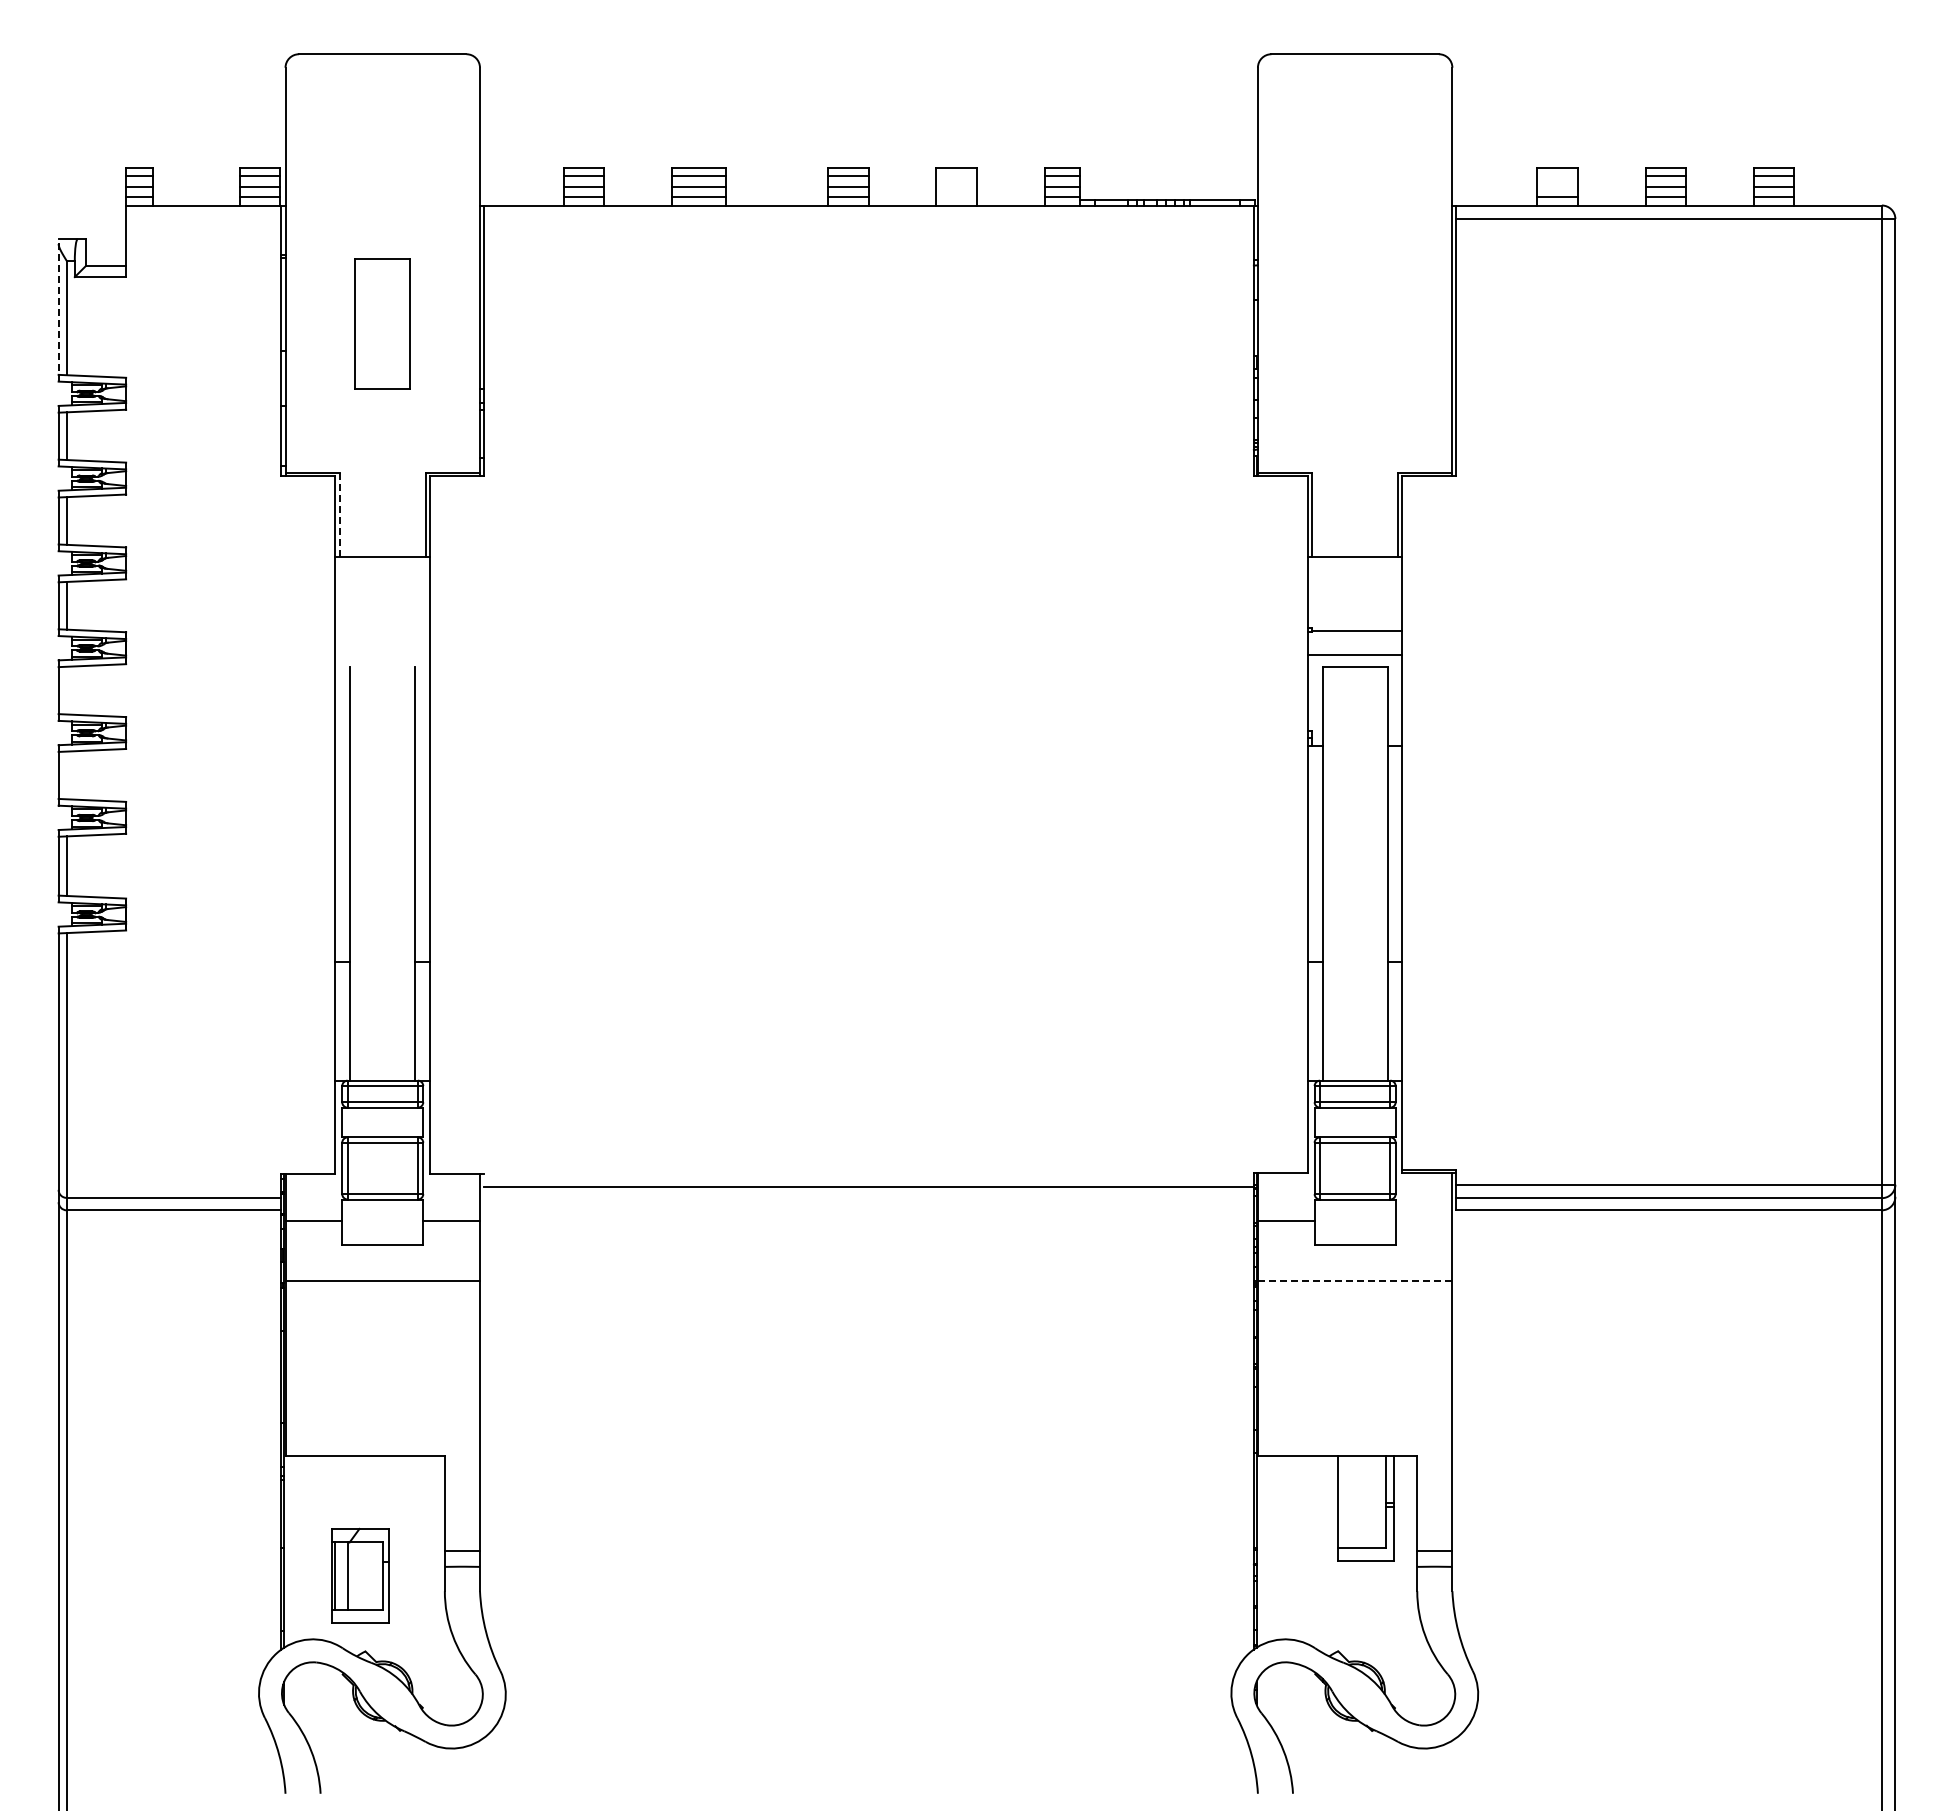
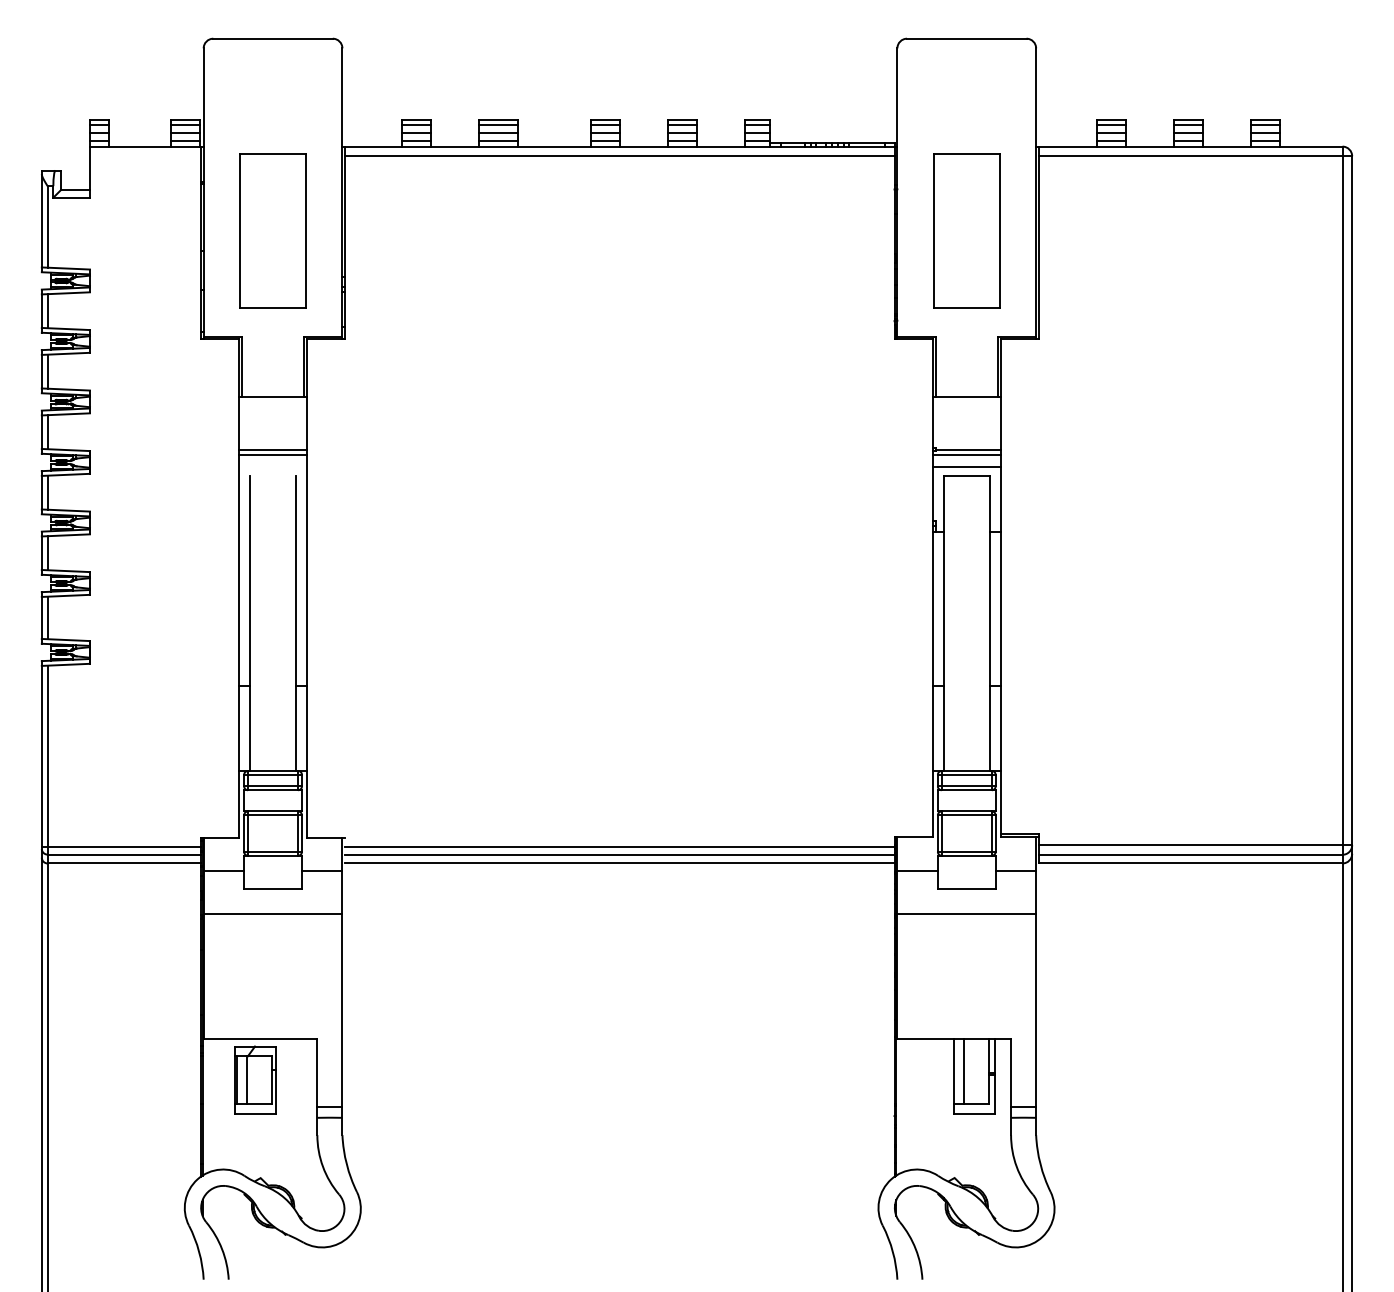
line: (956, 175) -> (682, 125), added
line: (1557, 175) -> (1111, 125), added
line: (956, 186) -> (682, 133), added
line: (1557, 186) -> (1111, 133), added
line: (956, 197) -> (682, 140), added
line: (868, 219) -> (619, 156), added
line: (58, 309) -> (41, 220), dashed -> solid
part: (382, 323) -> (272, 230), size x1.67
part: (1354, 323) -> (966, 230), added
line: (339, 514) -> (242, 367), dashed -> solid
line: (382, 630) -> (272, 449), added
line: (382, 637) -> (272, 454), added
line: (1354, 637) -> (966, 454), added
line: (66, 690) -> (47, 492), added
line: (66, 775) -> (47, 553), added
line: (169, 1187) -> (120, 847), added
line: (868, 1197) -> (619, 854), added
line: (868, 1210) -> (619, 863), added
line: (1423, 1221) -> (1015, 871), added
line: (1354, 1280) -> (966, 913), dashed -> solid
line: (1351, 1501) -> (964, 1071), added
part: (360, 1575) -> (255, 1079), moved

